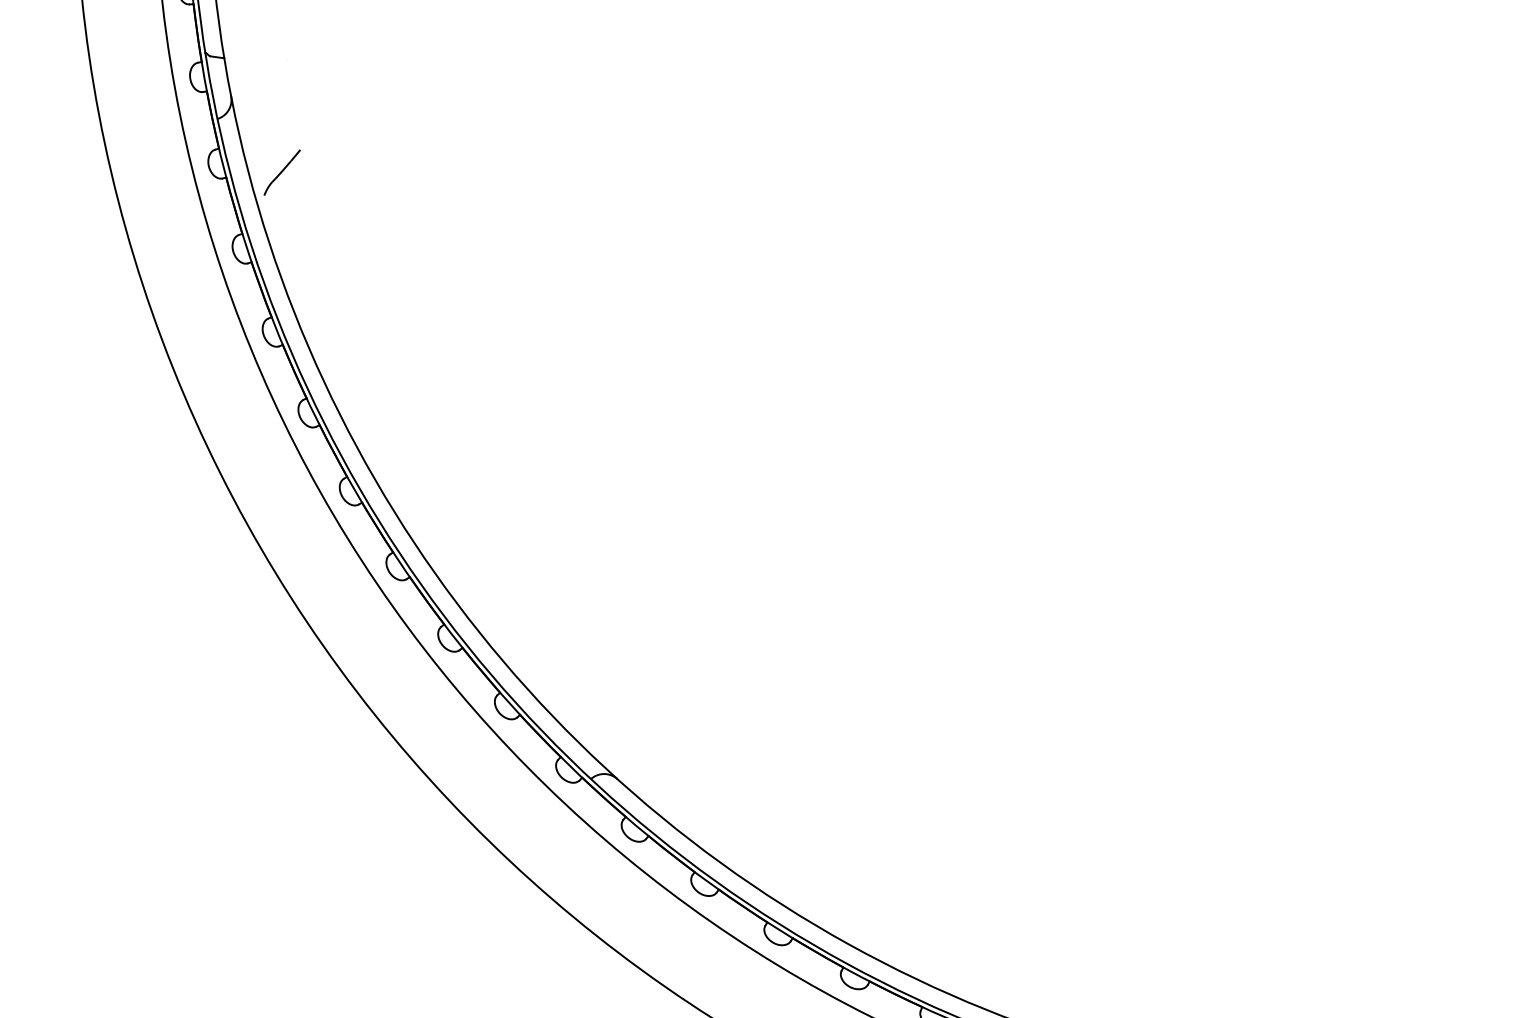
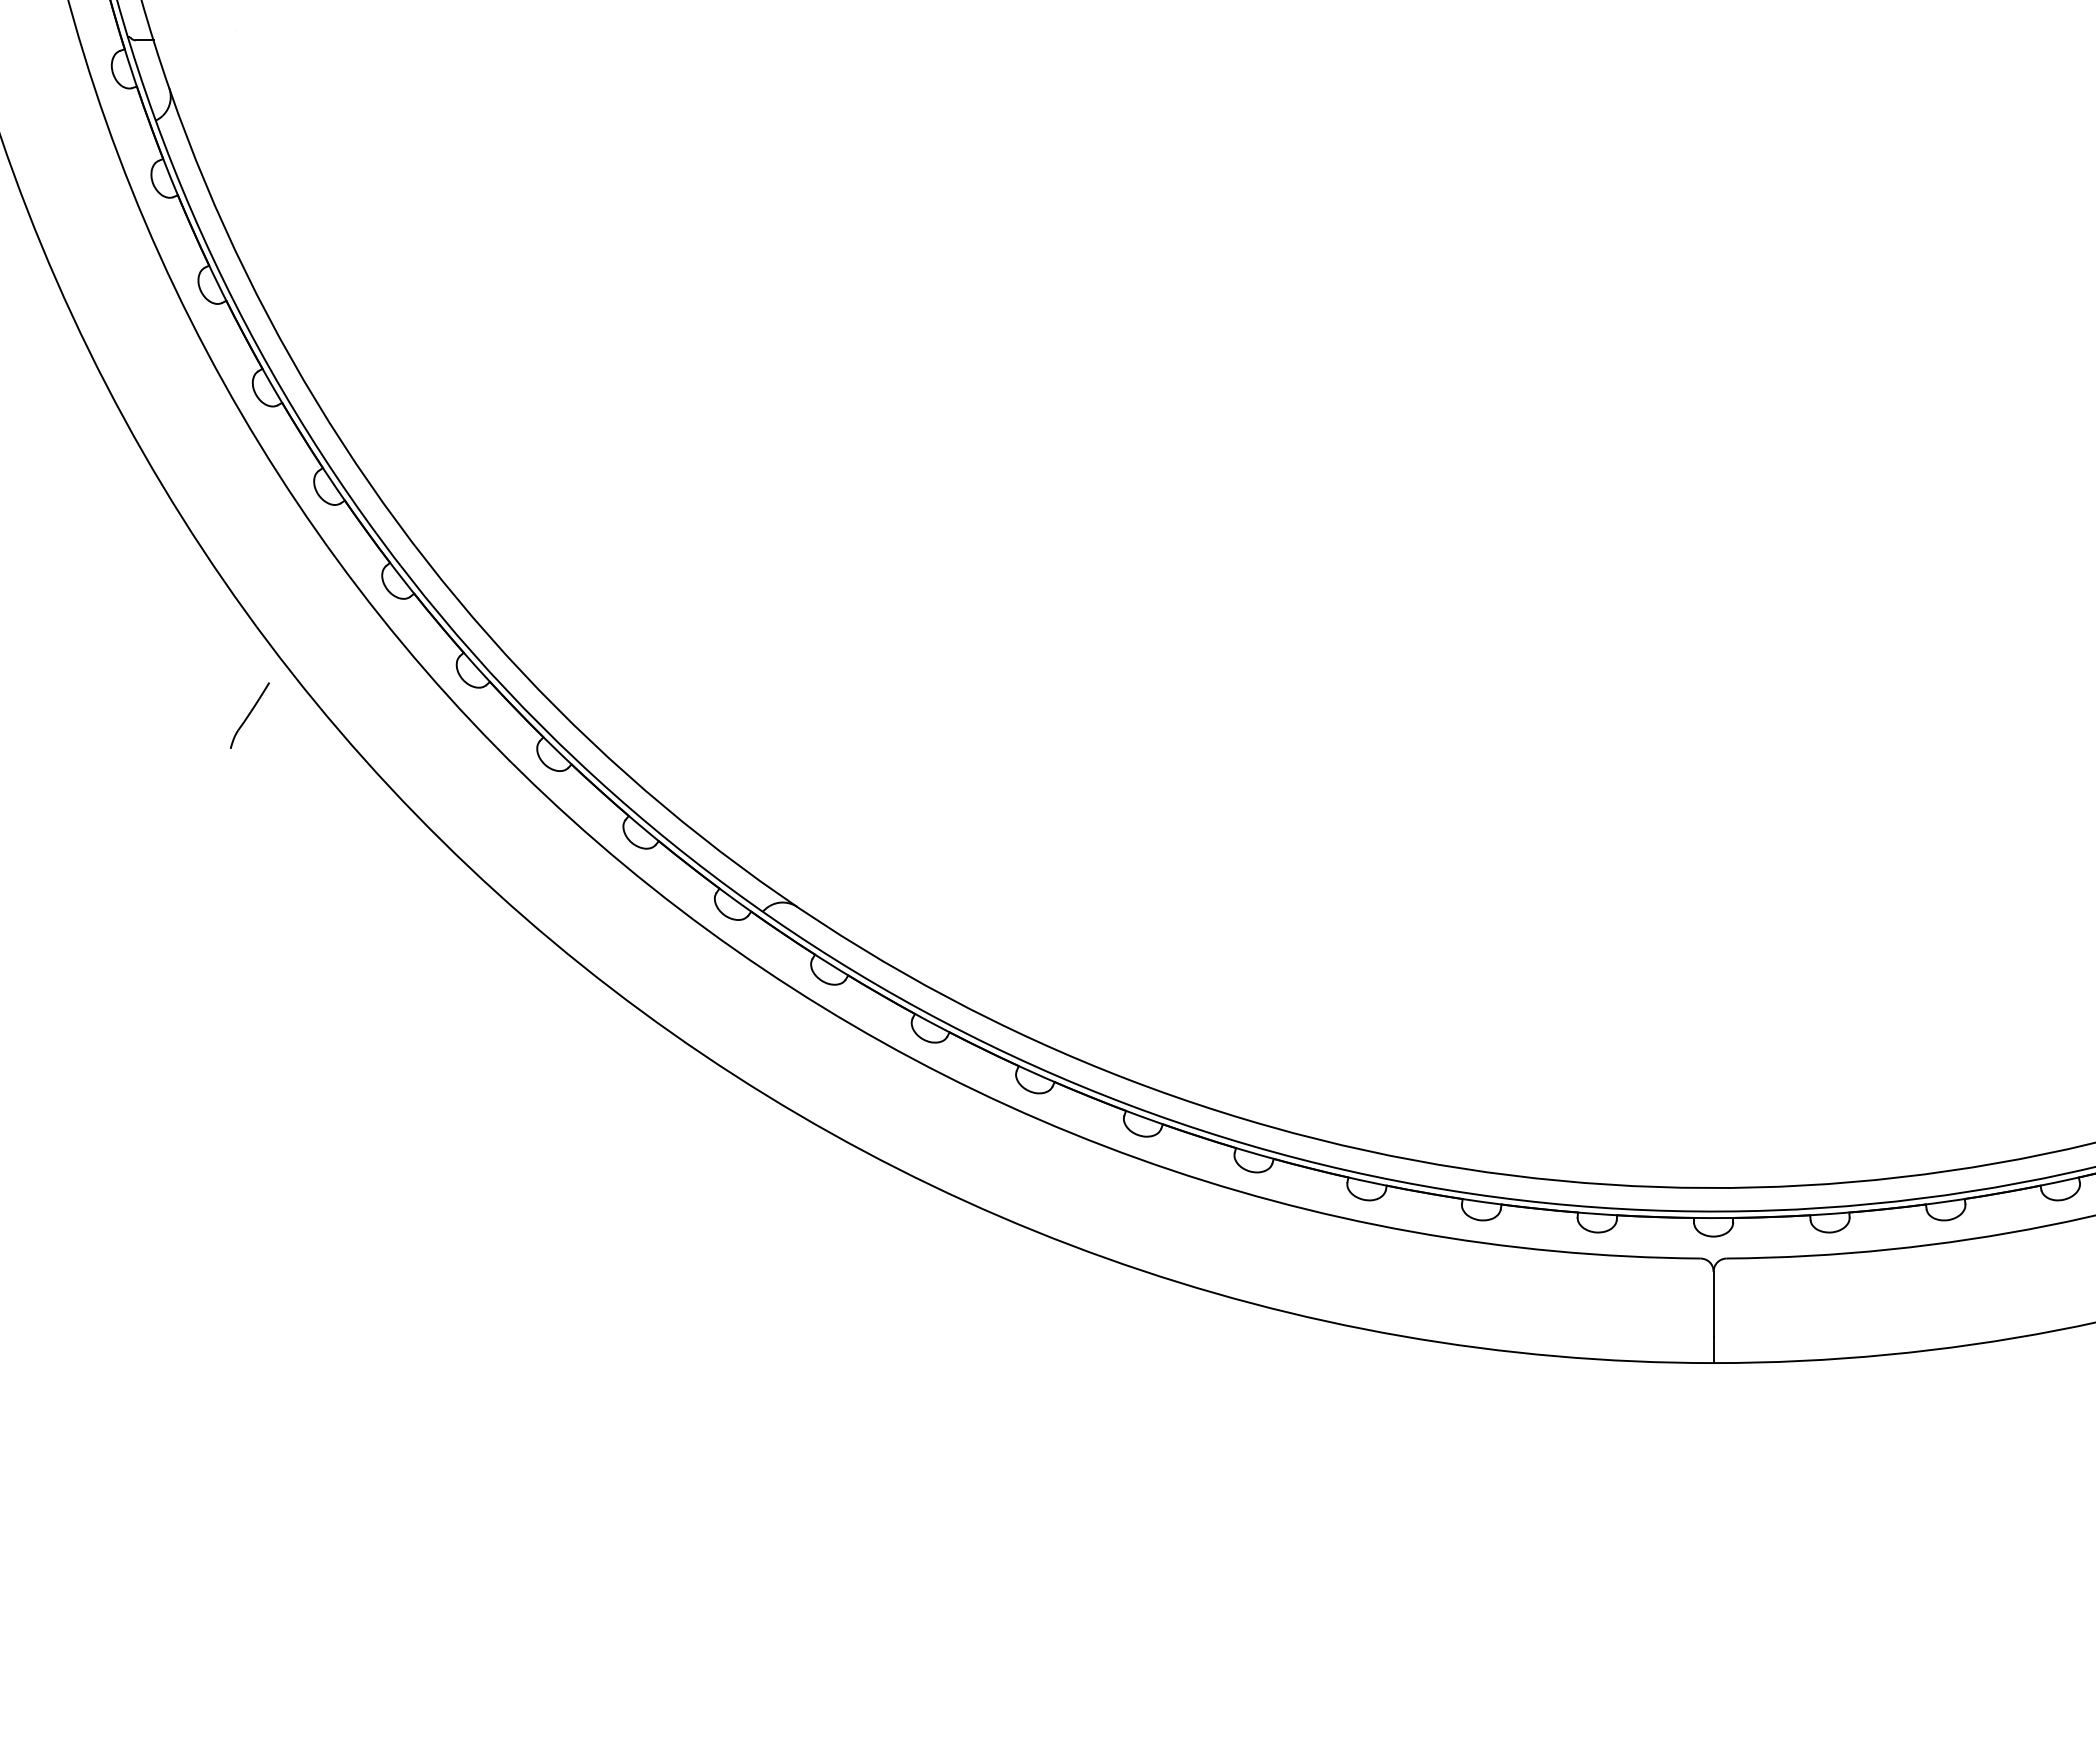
part: (281, 172) -> (249, 715), moved

